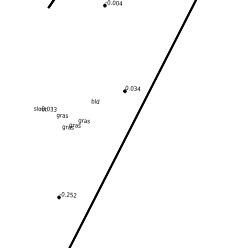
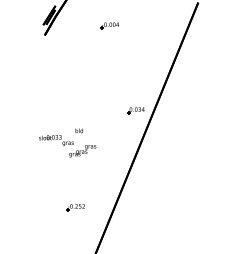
text: (94, 101) -> (78, 130), moved
part: (66, 195) -> (75, 207), moved

